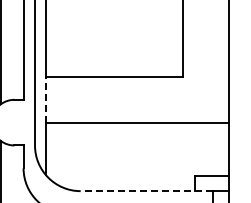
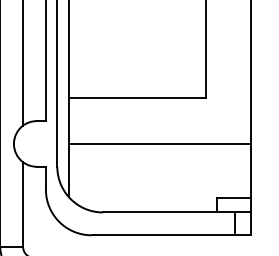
line: (46, 100) -> (68, 121), dashed -> solid
line: (146, 191) -> (168, 212), dashed -> solid

